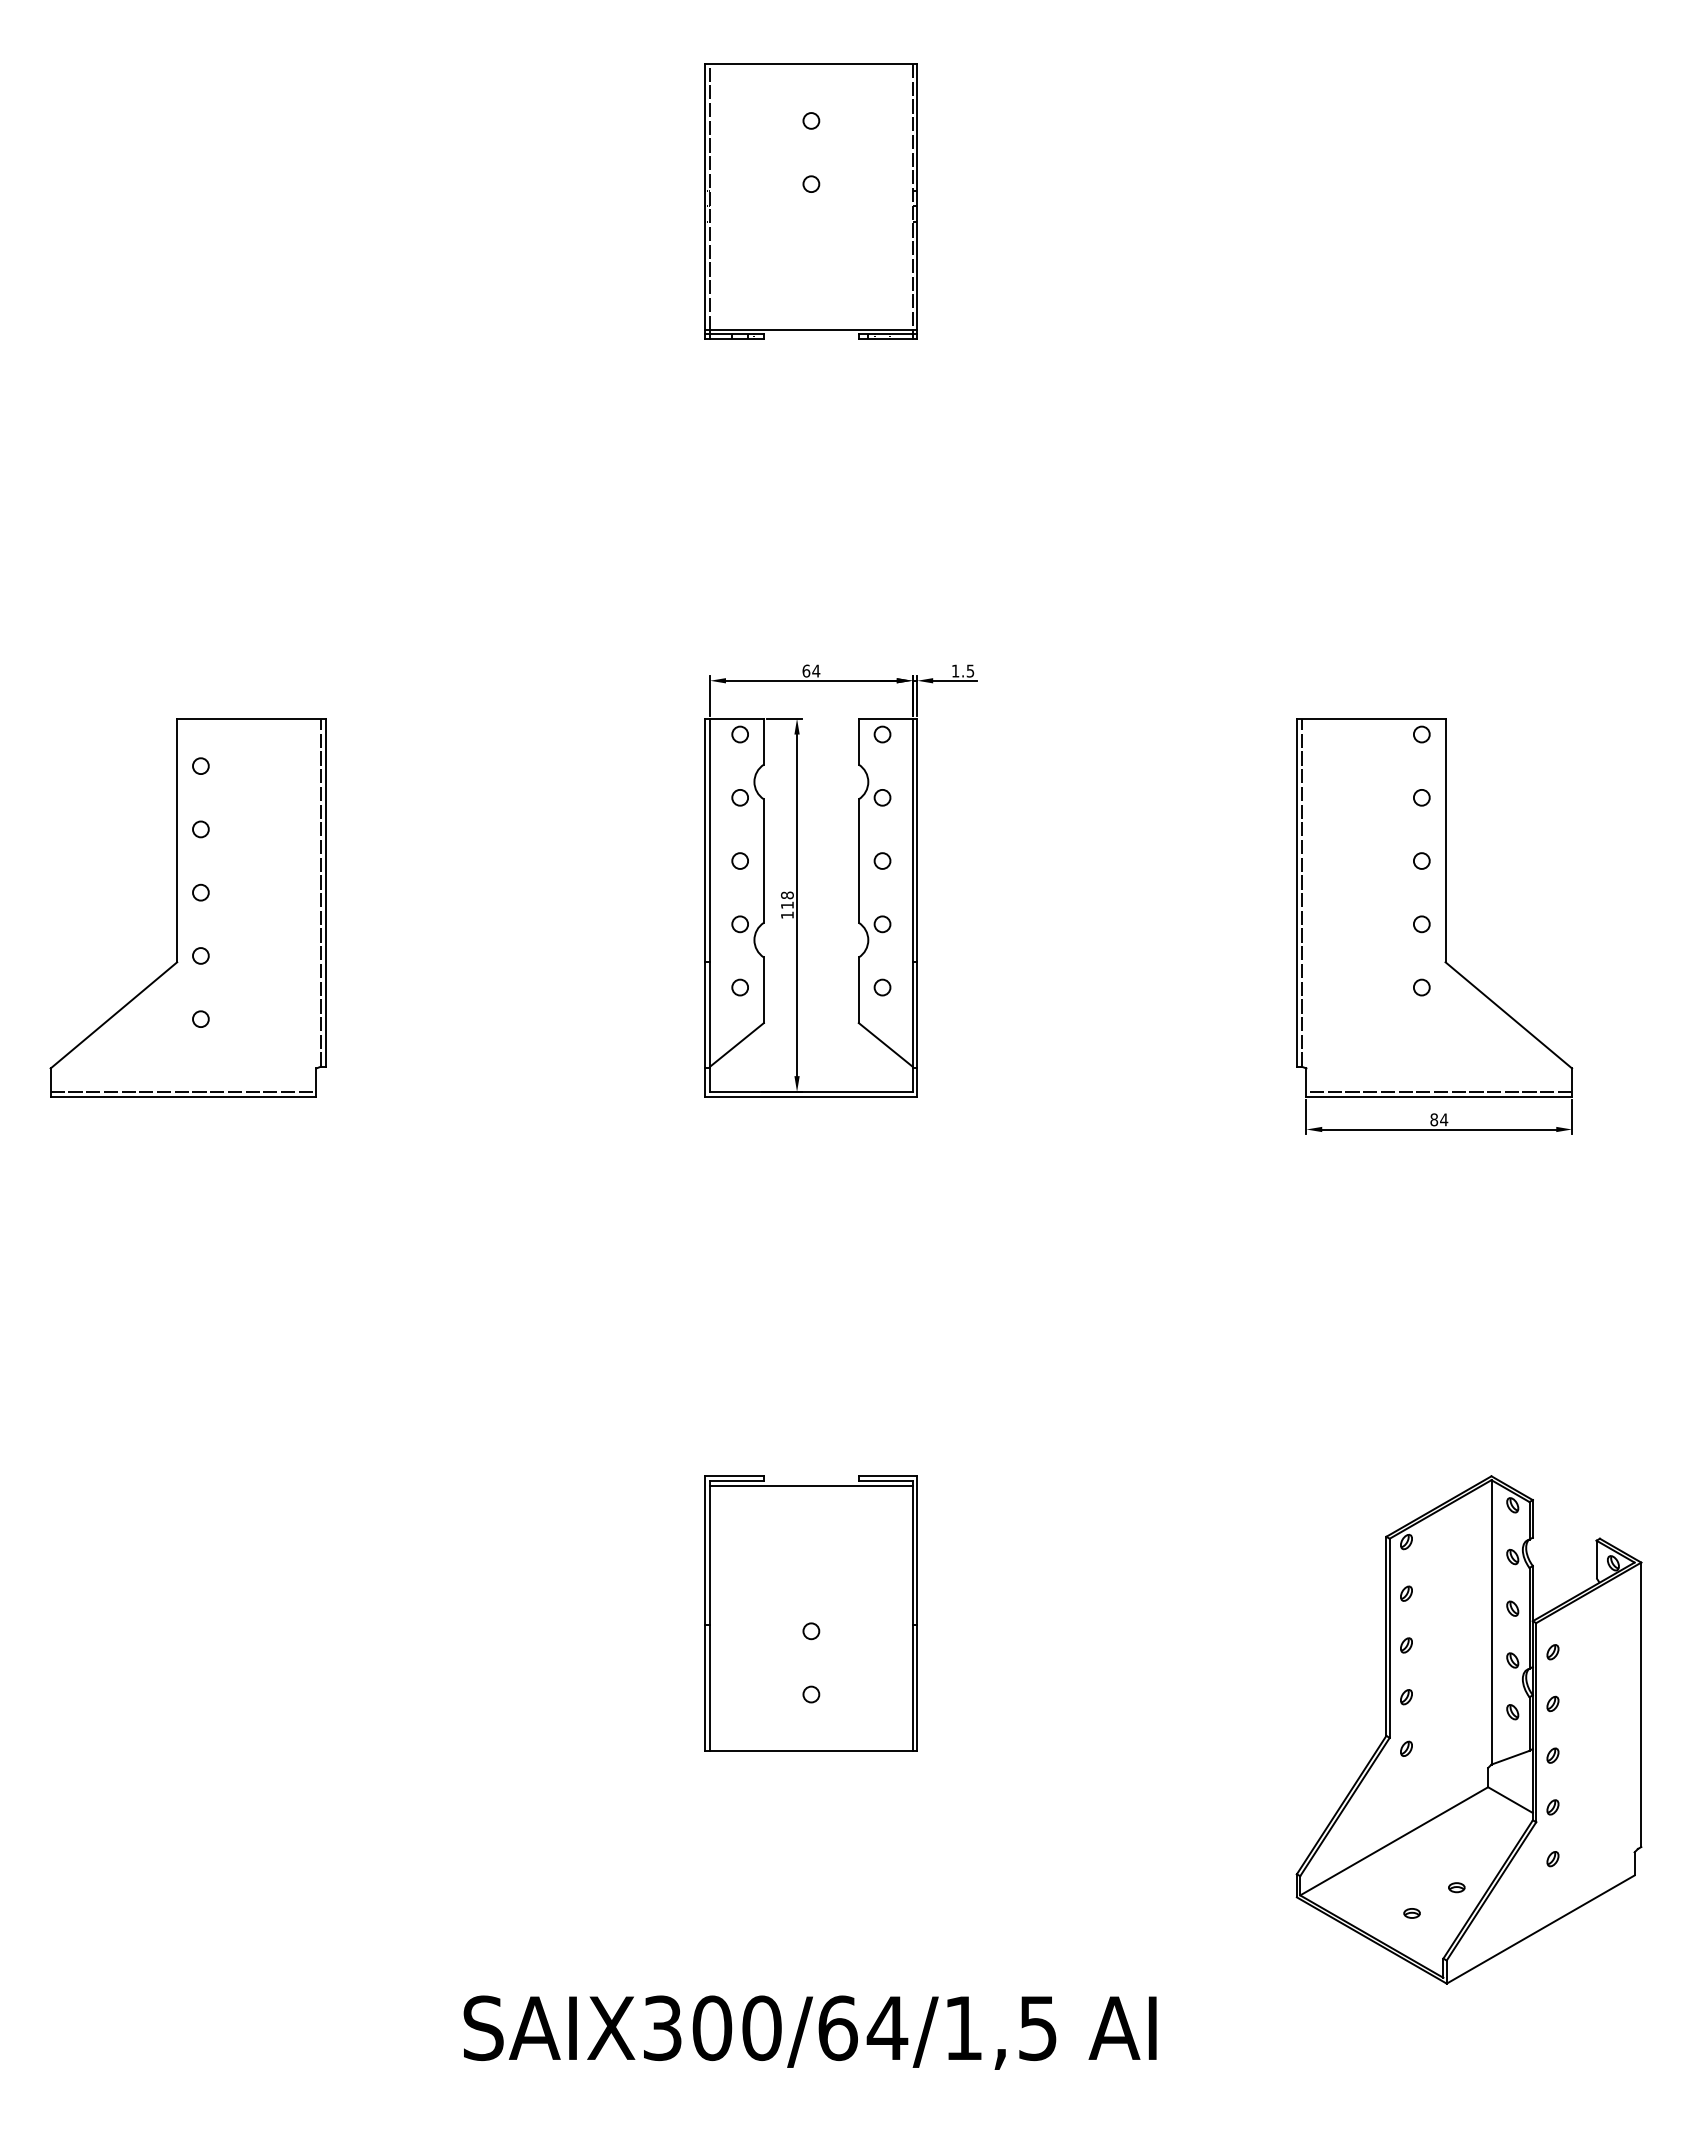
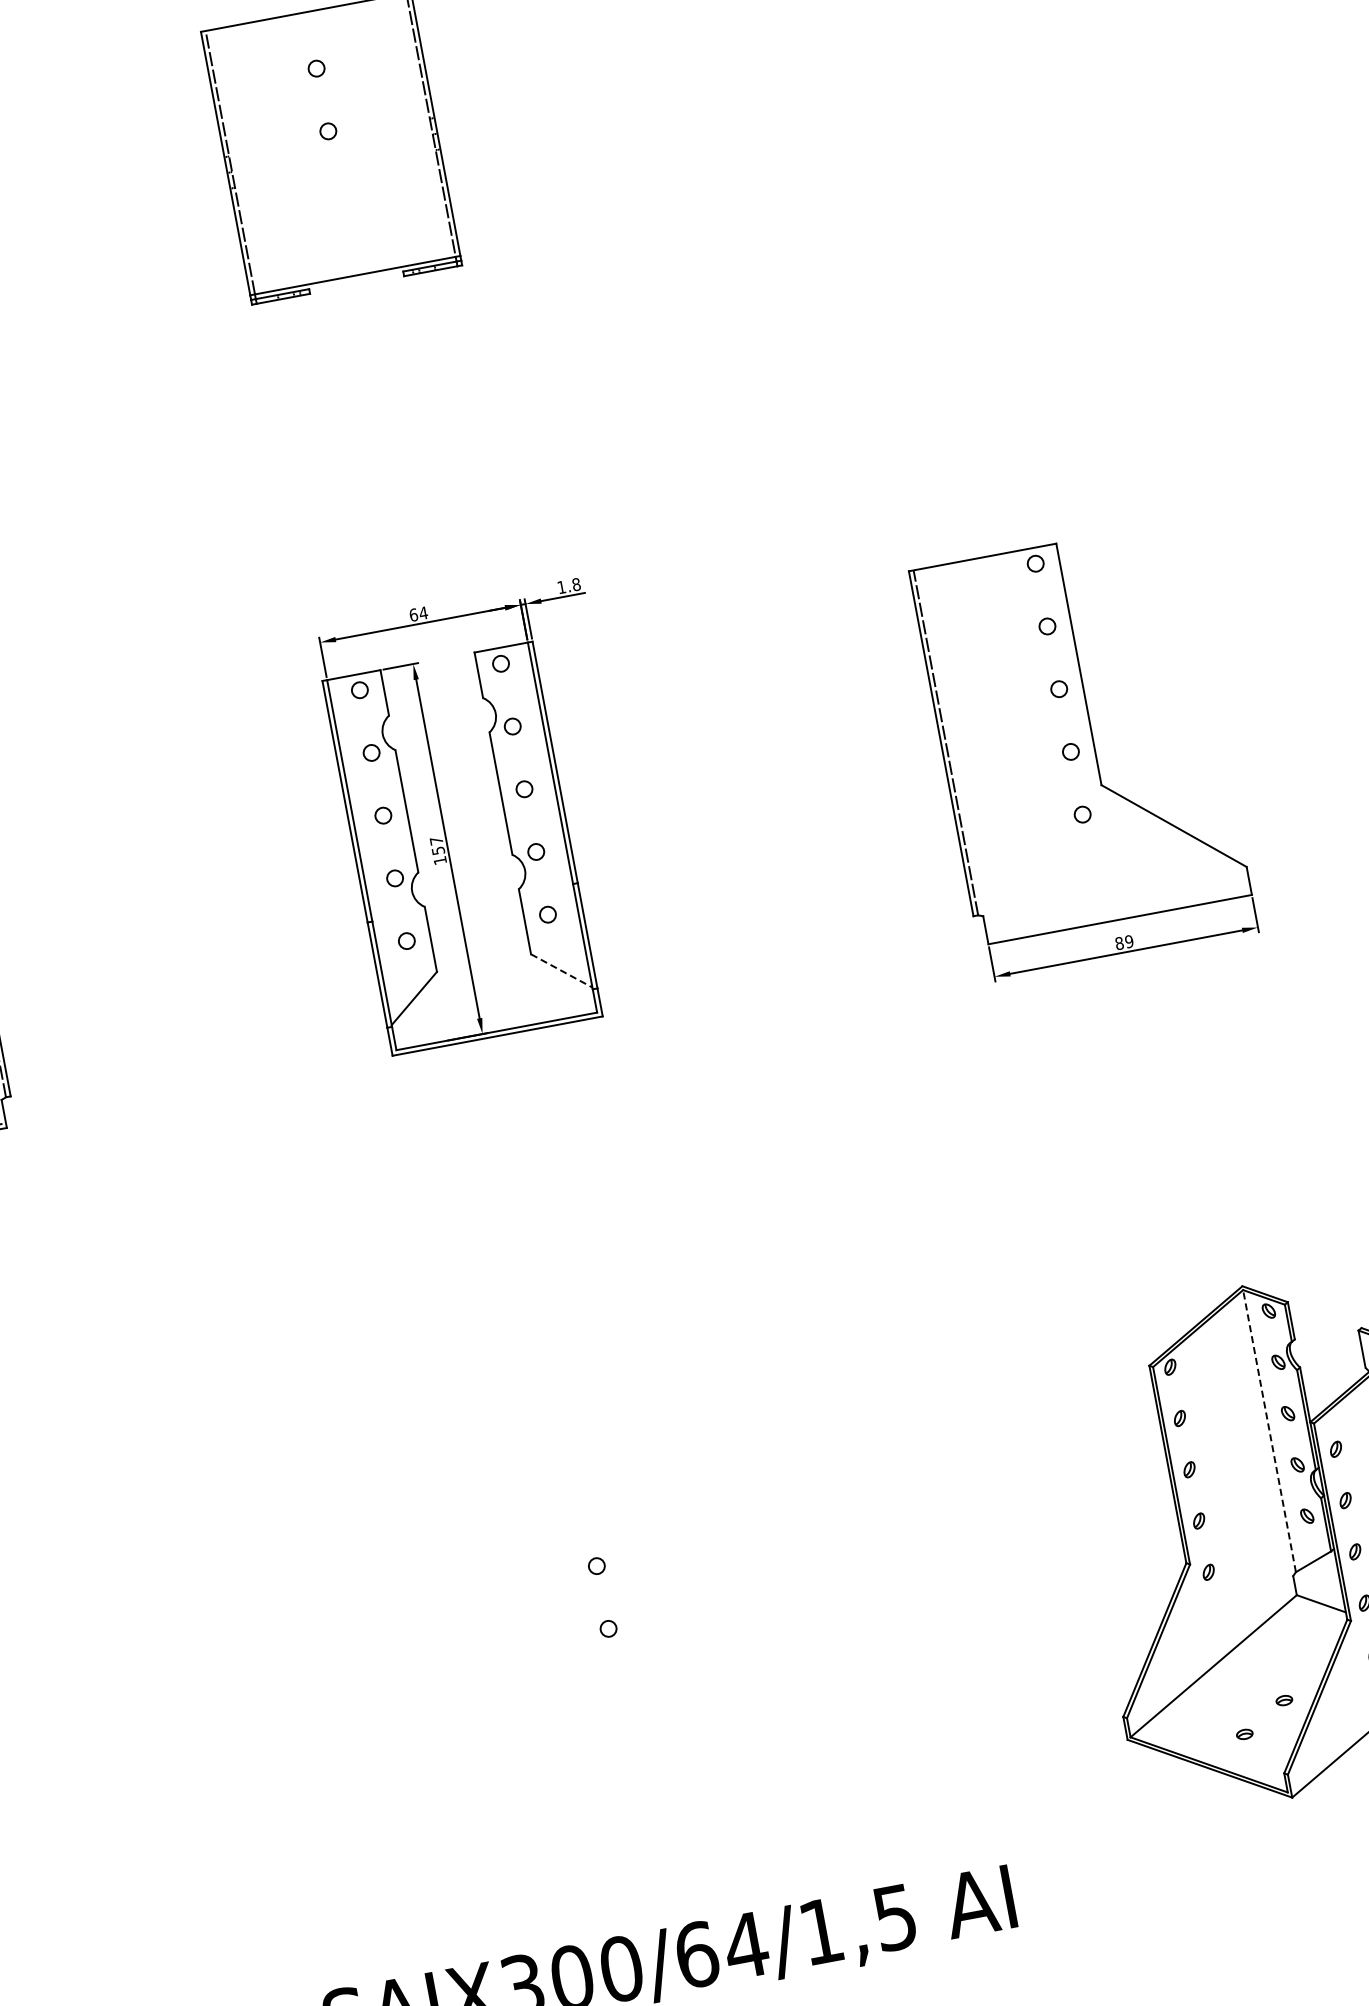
text: (970, 670) -> (576, 584), 1.5 -> 1.8
text: (787, 900) -> (437, 846), 118 -> 157
line: (885, 1044) -> (561, 970), solid -> dashed
line: (1439, 1091) -> (1119, 914), removed
text: (1444, 1119) -> (1129, 941), 84 -> 89
part: (810, 1613) -> (592, 1548), removed
line: (1491, 1621) -> (1269, 1430), solid -> dashed

